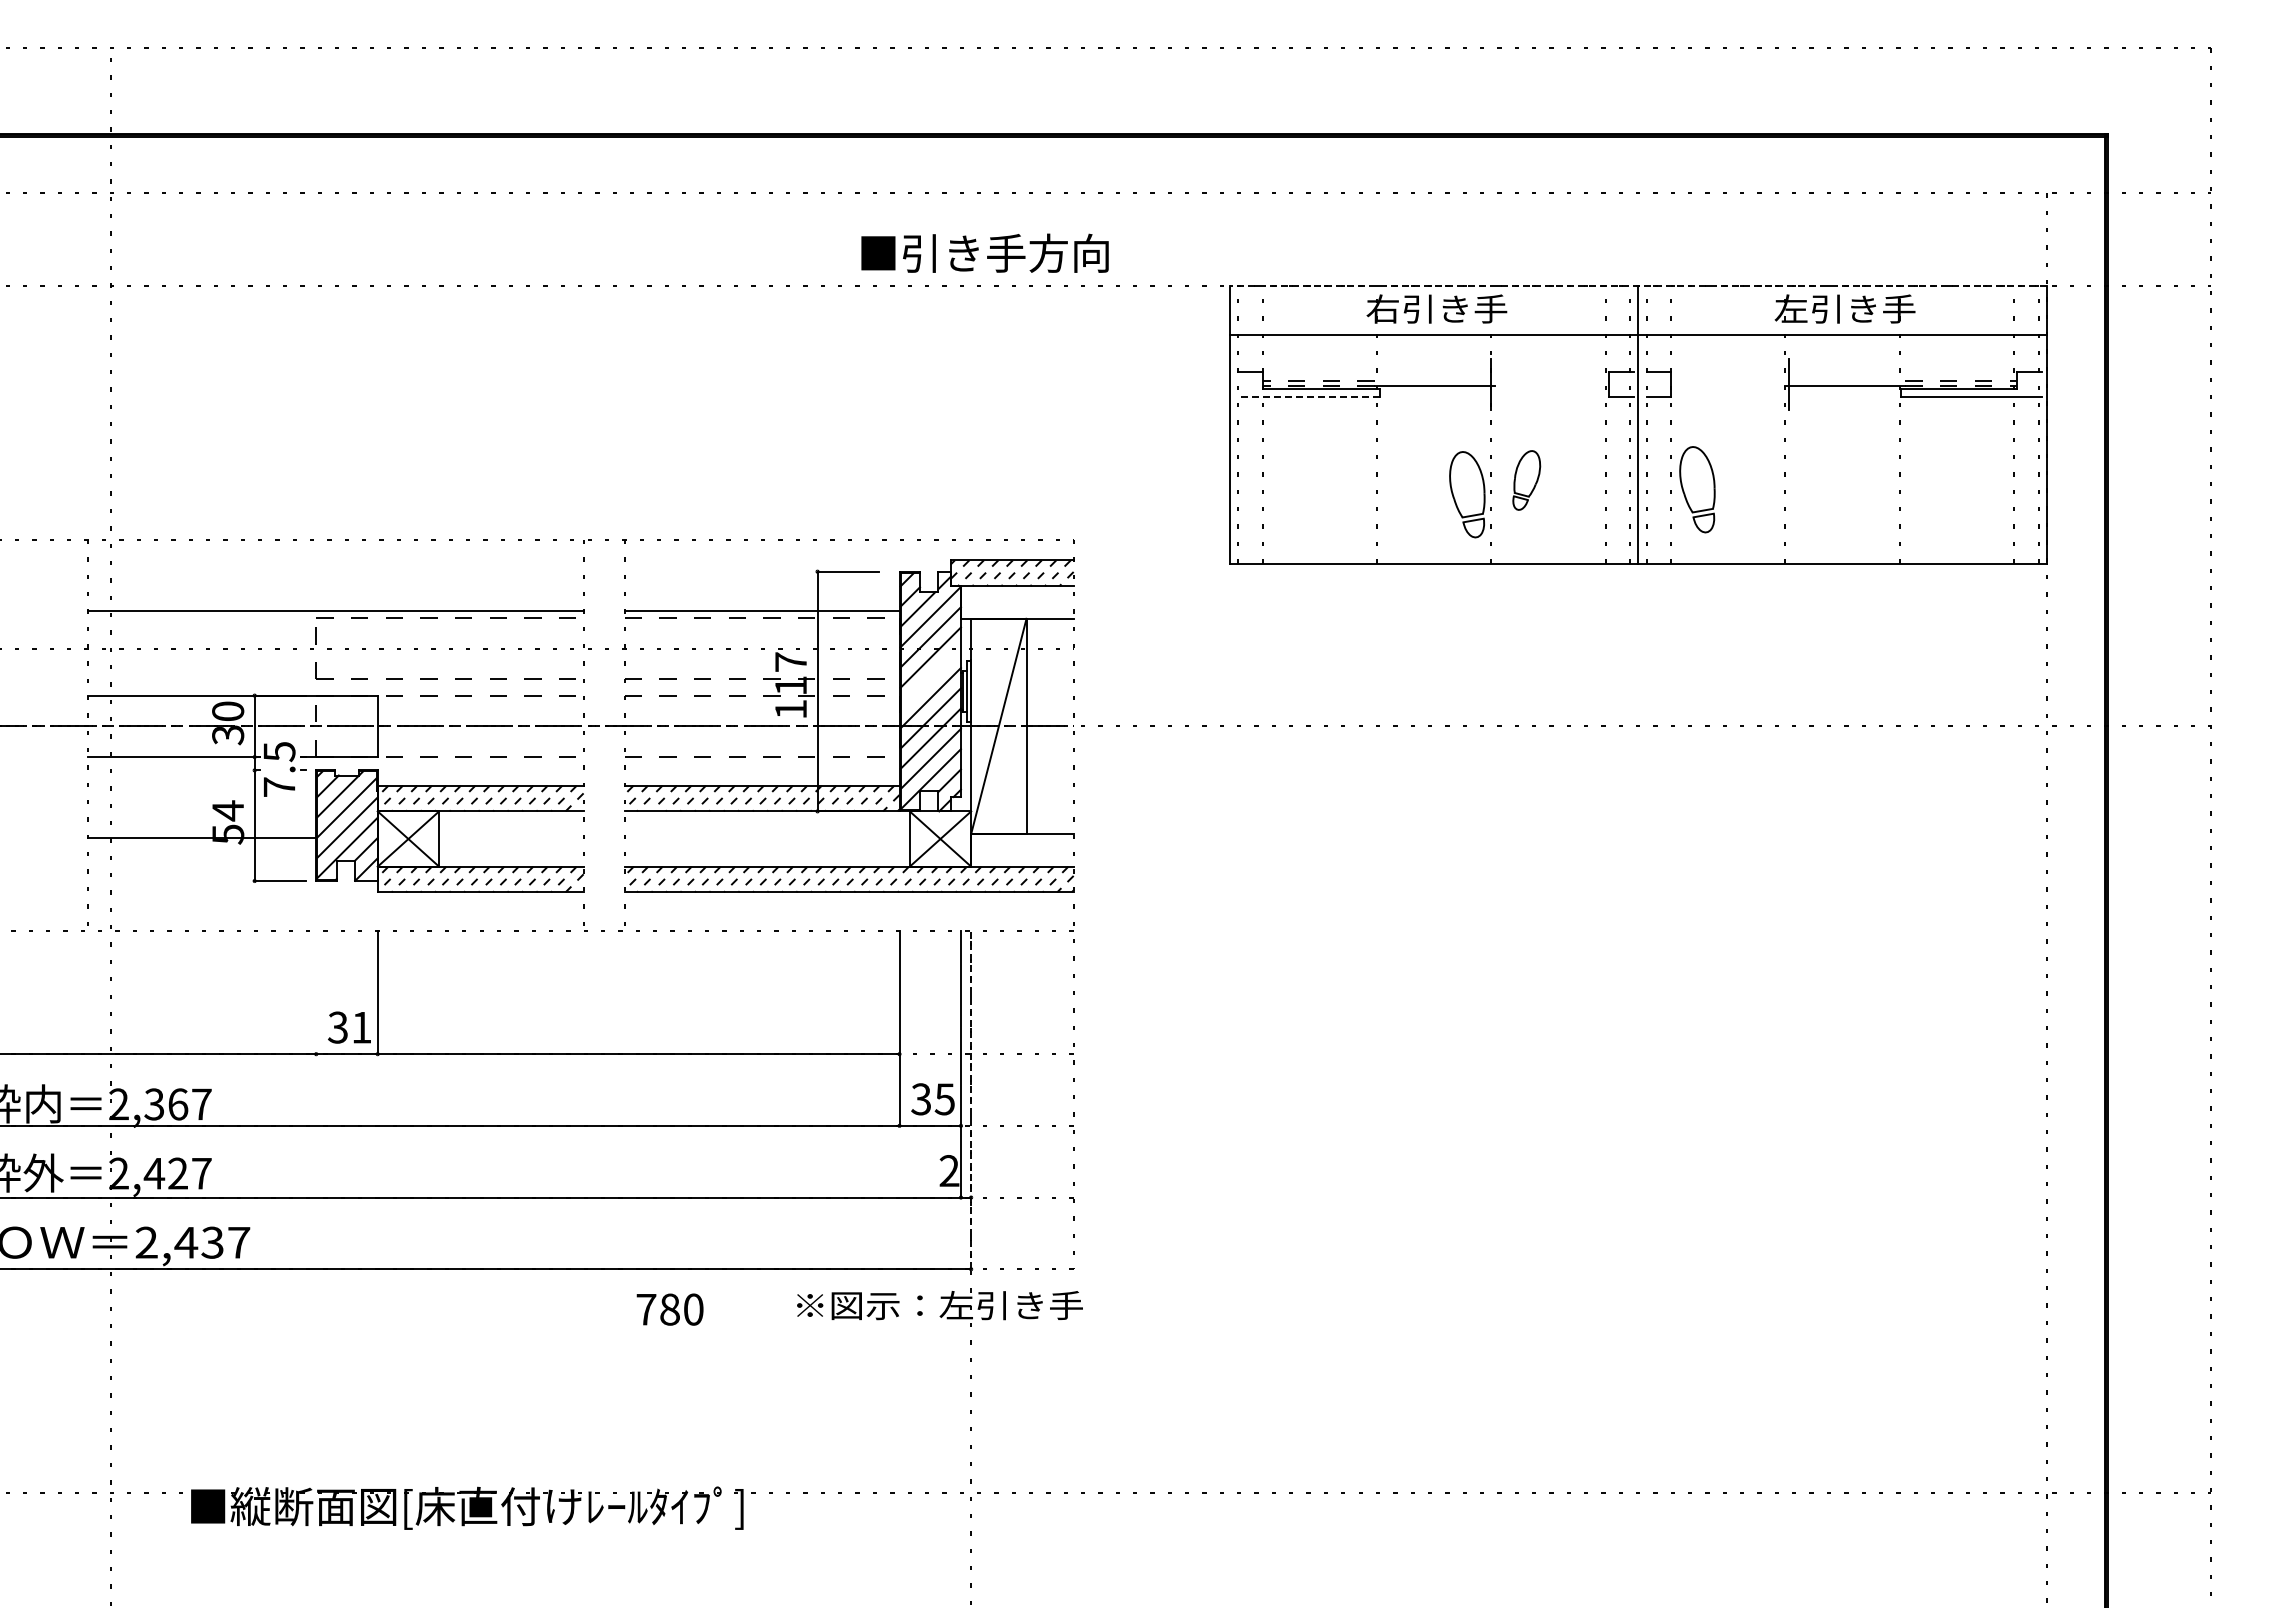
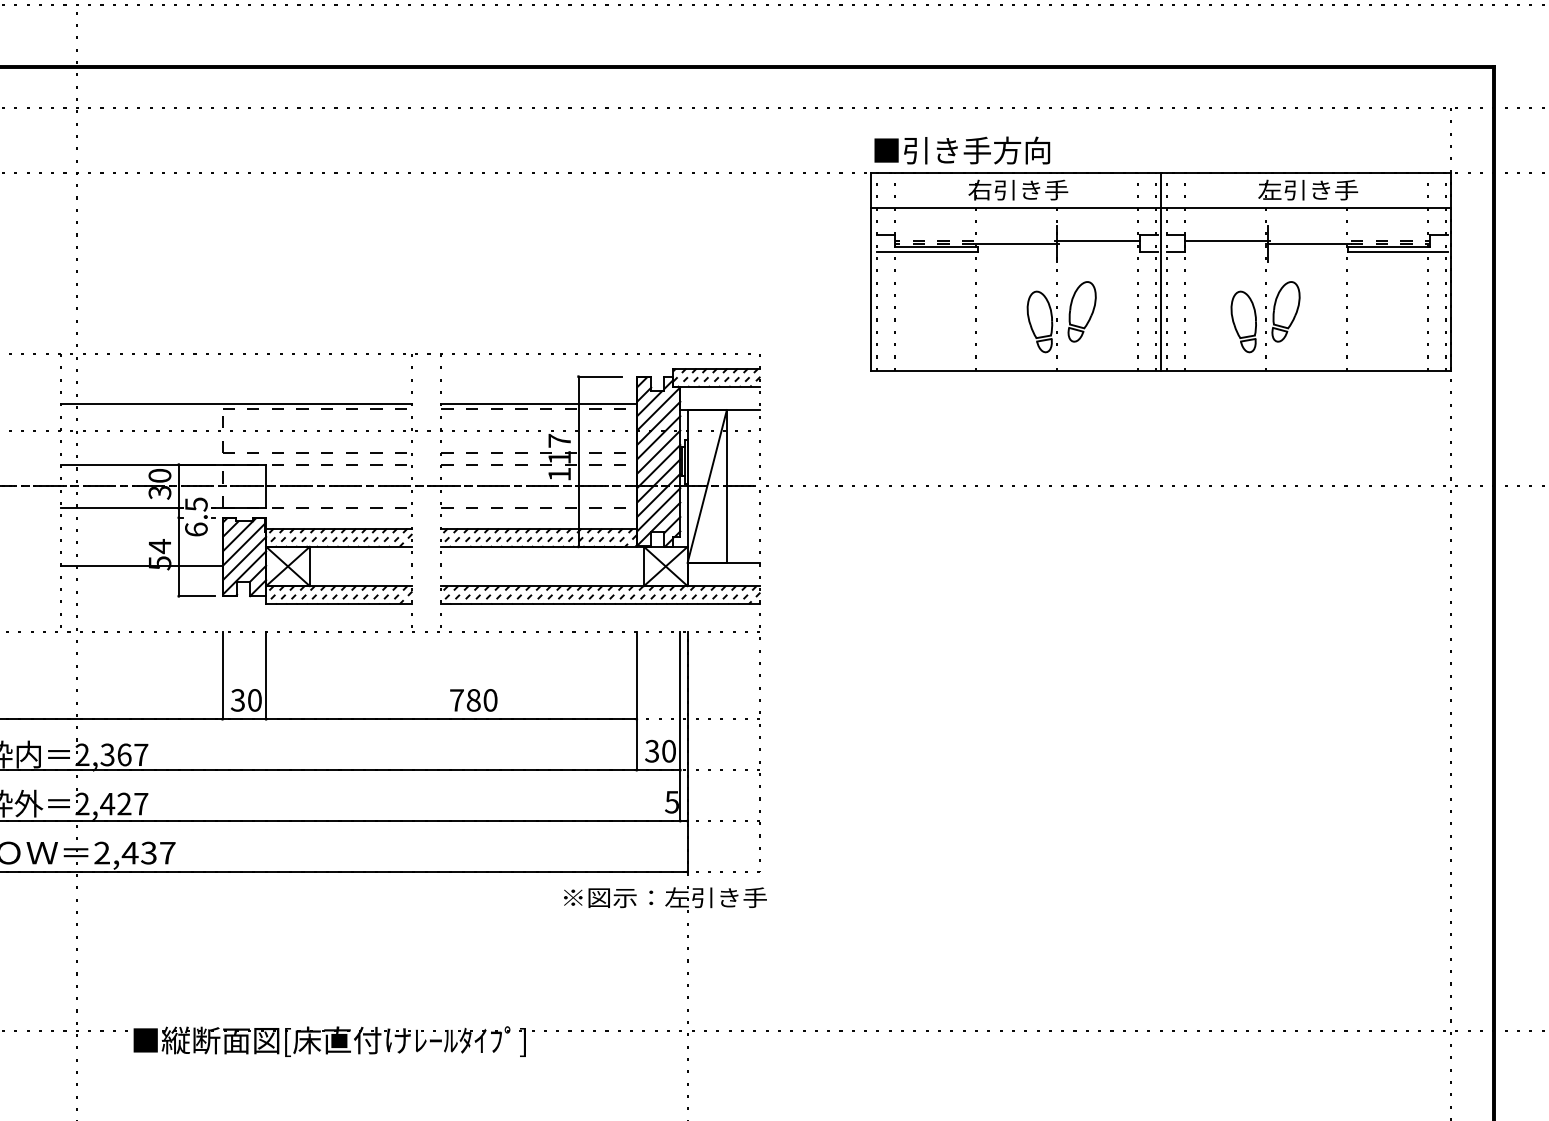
text: (984, 252) -> (961, 149), moved
line: (1637, 285) -> (1160, 173), dashed -> solid
line: (1548, 380) -> (1097, 240), added
line: (1731, 380) -> (1227, 240), added
line: (1308, 396) -> (927, 252), dashed -> solid
part: (1526, 480) -> (1081, 311), size x1.43
part: (1813, 480) -> (1285, 311), added
part: (1697, 489) -> (1243, 321), moved
line: (930, 677) -> (658, 451), added
text: (279, 786) -> (196, 529), 7.5 -> 6.5
line: (316, 992) -> (222, 675), added
text: (361, 1027) -> (254, 700), 31 -> 30
text: (944, 1099) -> (668, 751), 35 -> 30
line: (971, 1099) -> (687, 751), dashed -> solid
text: (949, 1171) -> (672, 802), 2 -> 5
text: (669, 1309) -> (473, 700), moved

